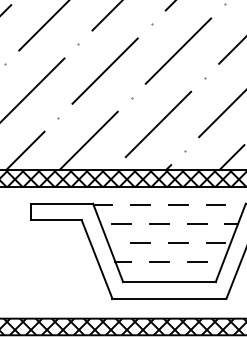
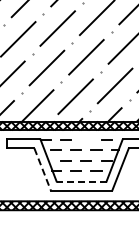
line: (176, 203) -> (85, 139), removed
line: (96, 259) -> (42, 169), solid -> dashed
line: (169, 281) -> (81, 181), solid -> dashed

